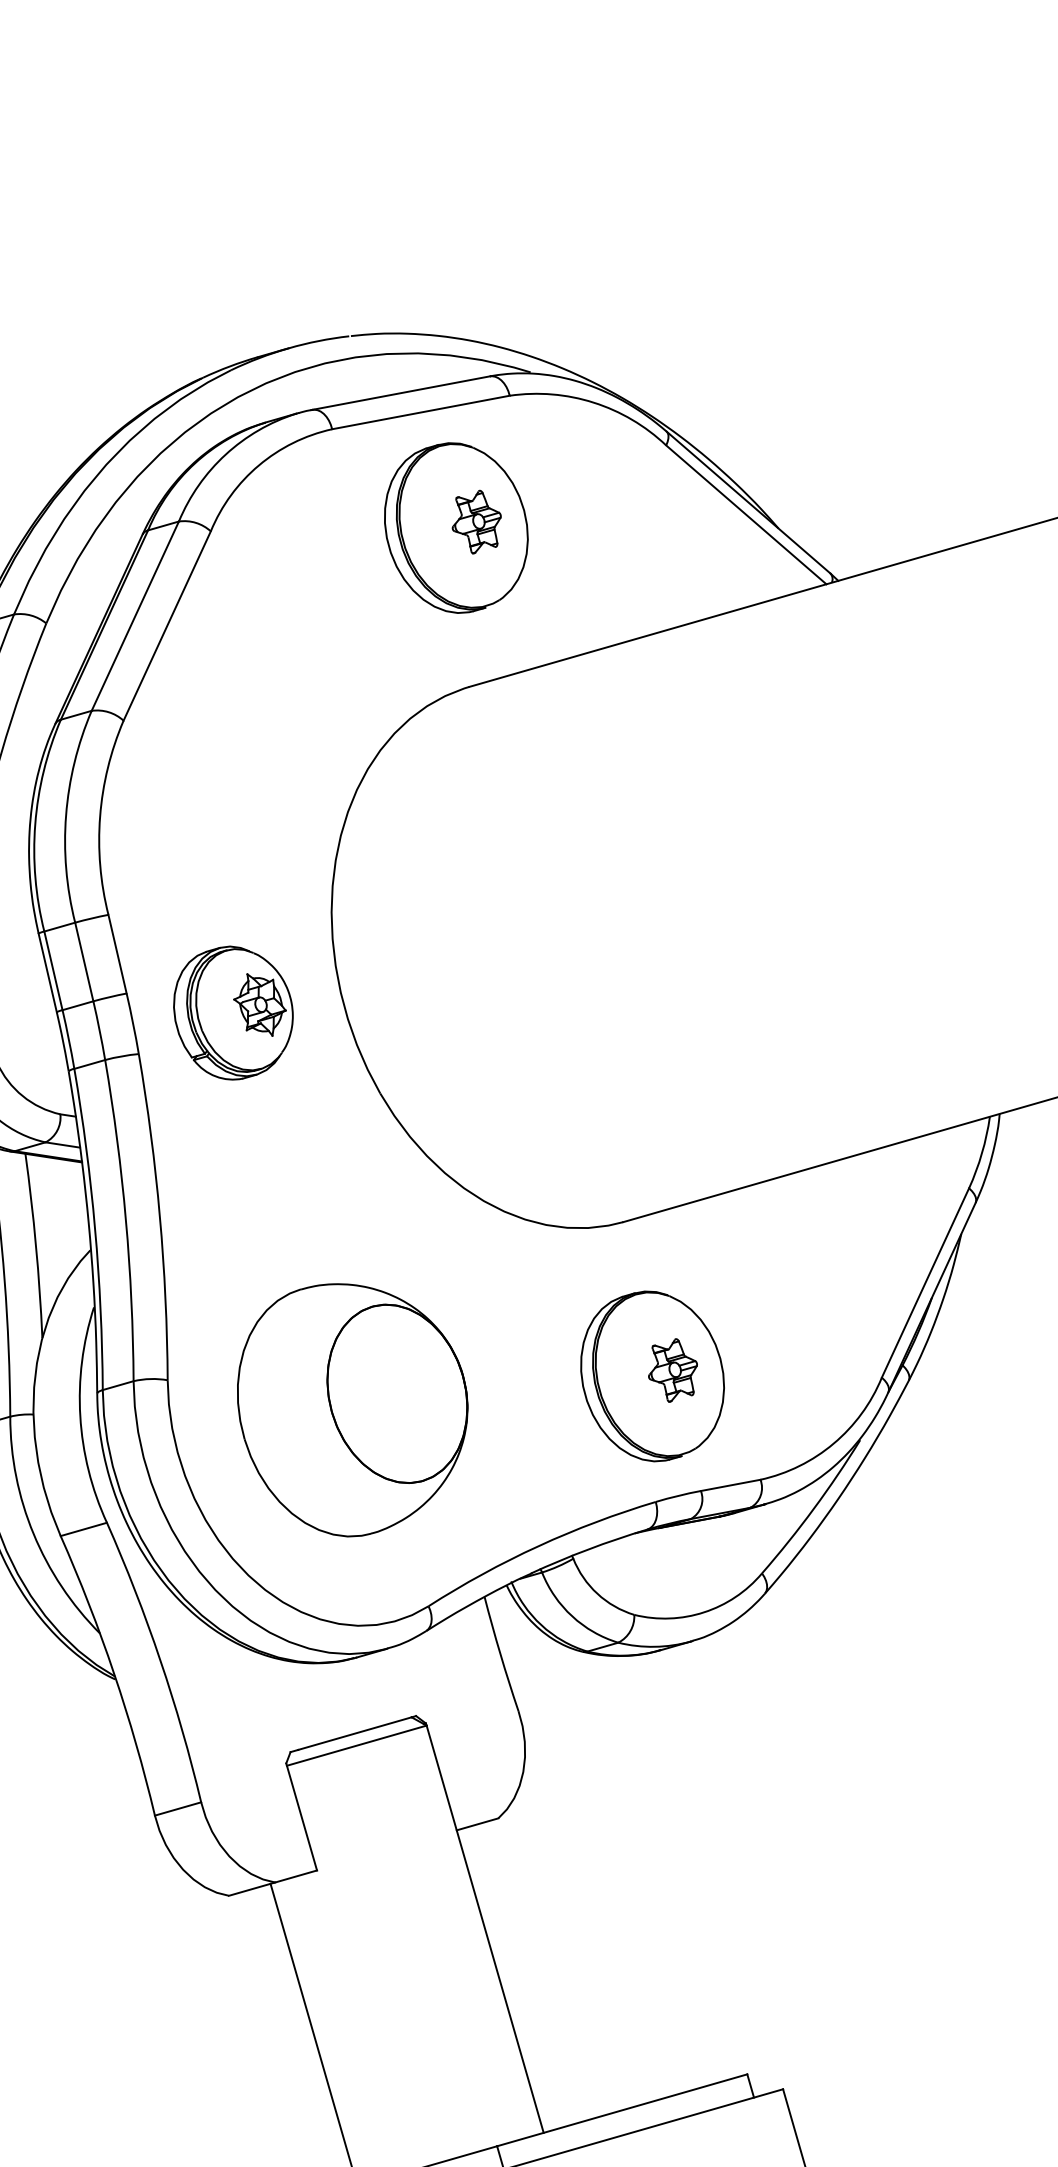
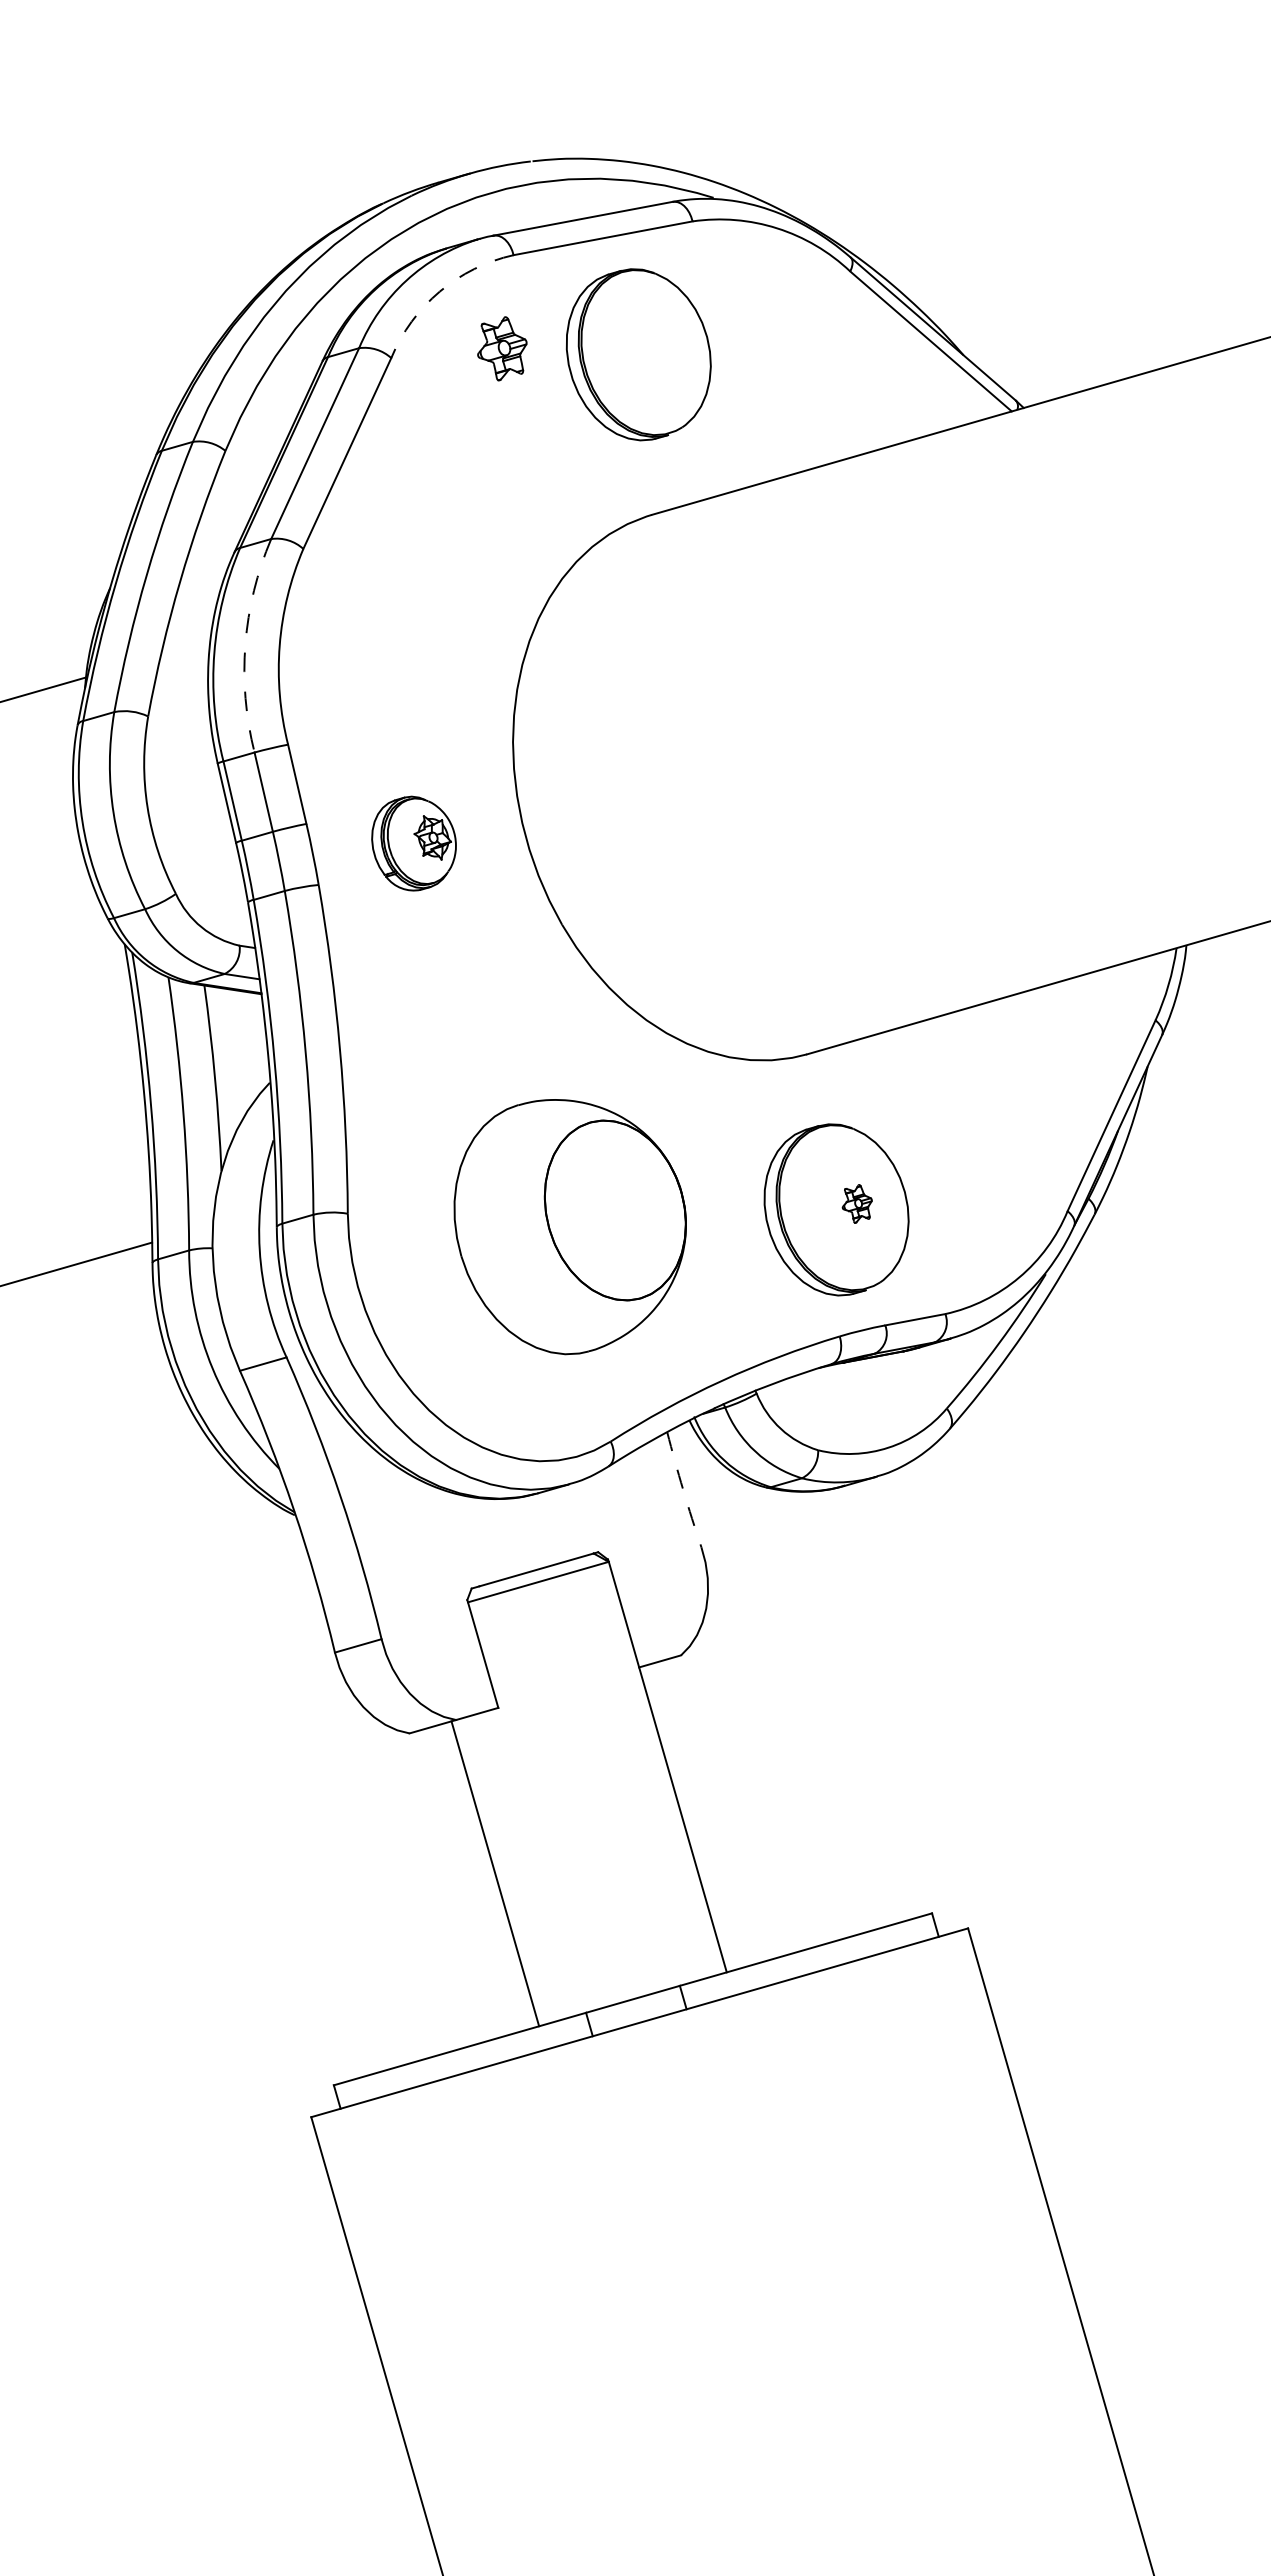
arc: (258, 465) -> (439, 291), solid -> dashed
part: (476, 521) -> (502, 348), moved
arc: (66, 815) -> (245, 644), solid -> dashed
part: (232, 1012) -> (413, 843), size x0.7
part: (673, 1370) -> (857, 1203), size x0.6
part: (351, 1410) -> (569, 1227), moved
arc: (500, 1653) -> (683, 1489), solid -> dashed

